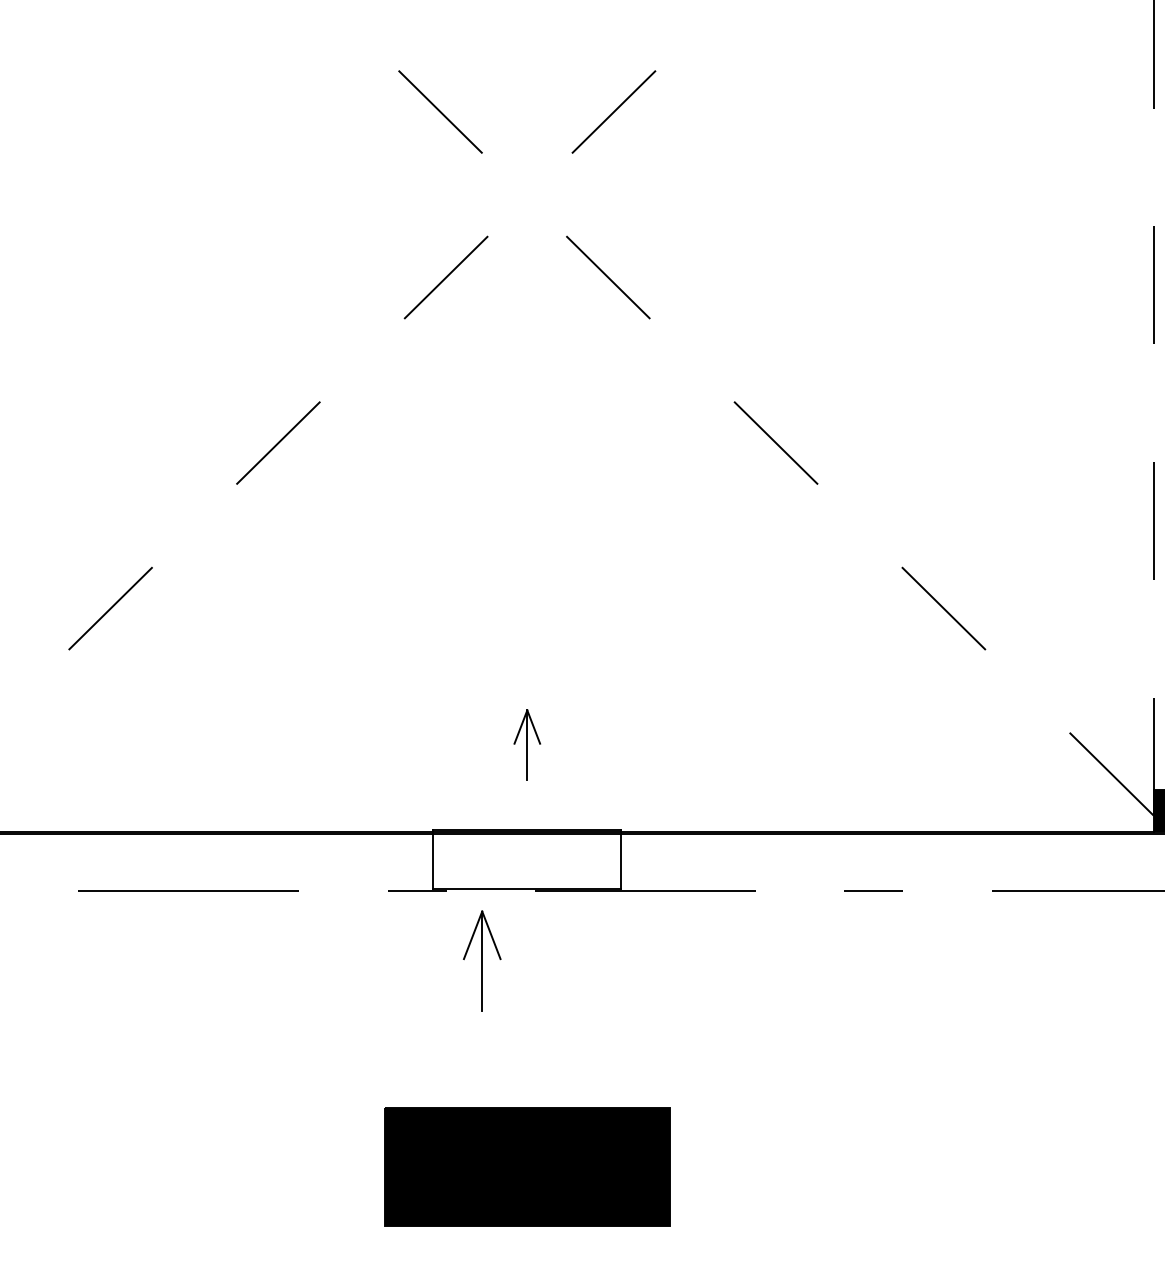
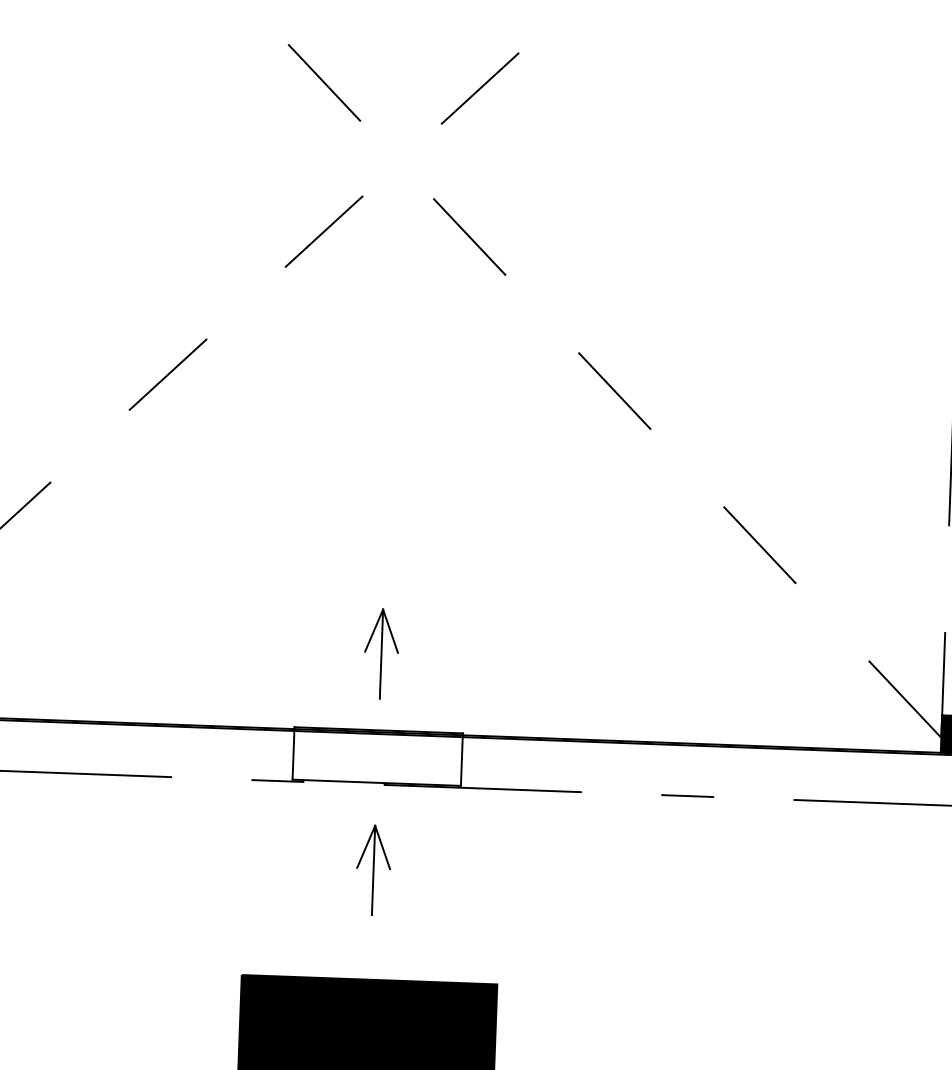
part: (527, 744) -> (381, 653), size x1.43
part: (482, 960) -> (373, 869), moved

